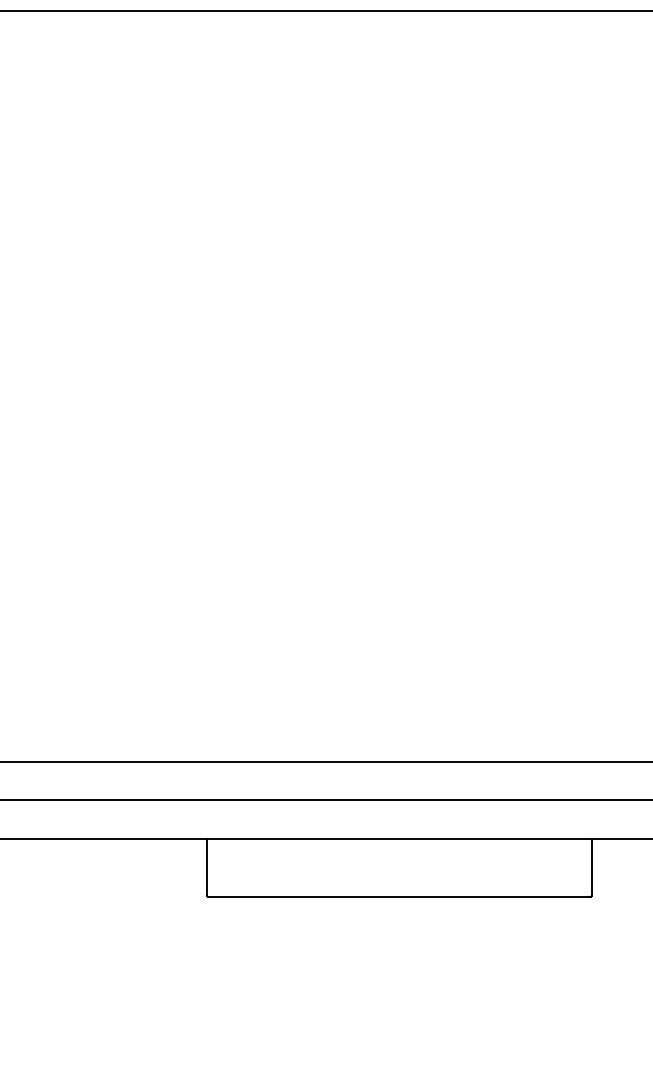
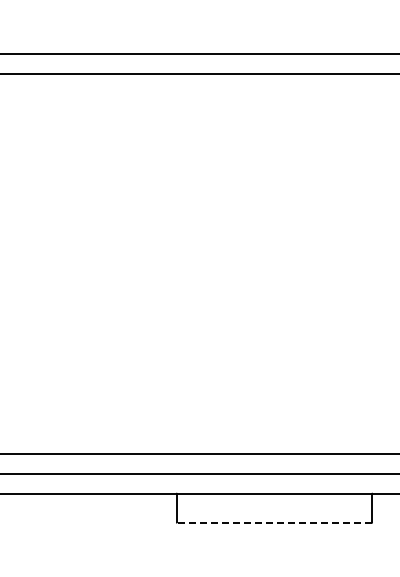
line: (399, 895) -> (274, 522), solid -> dashed

